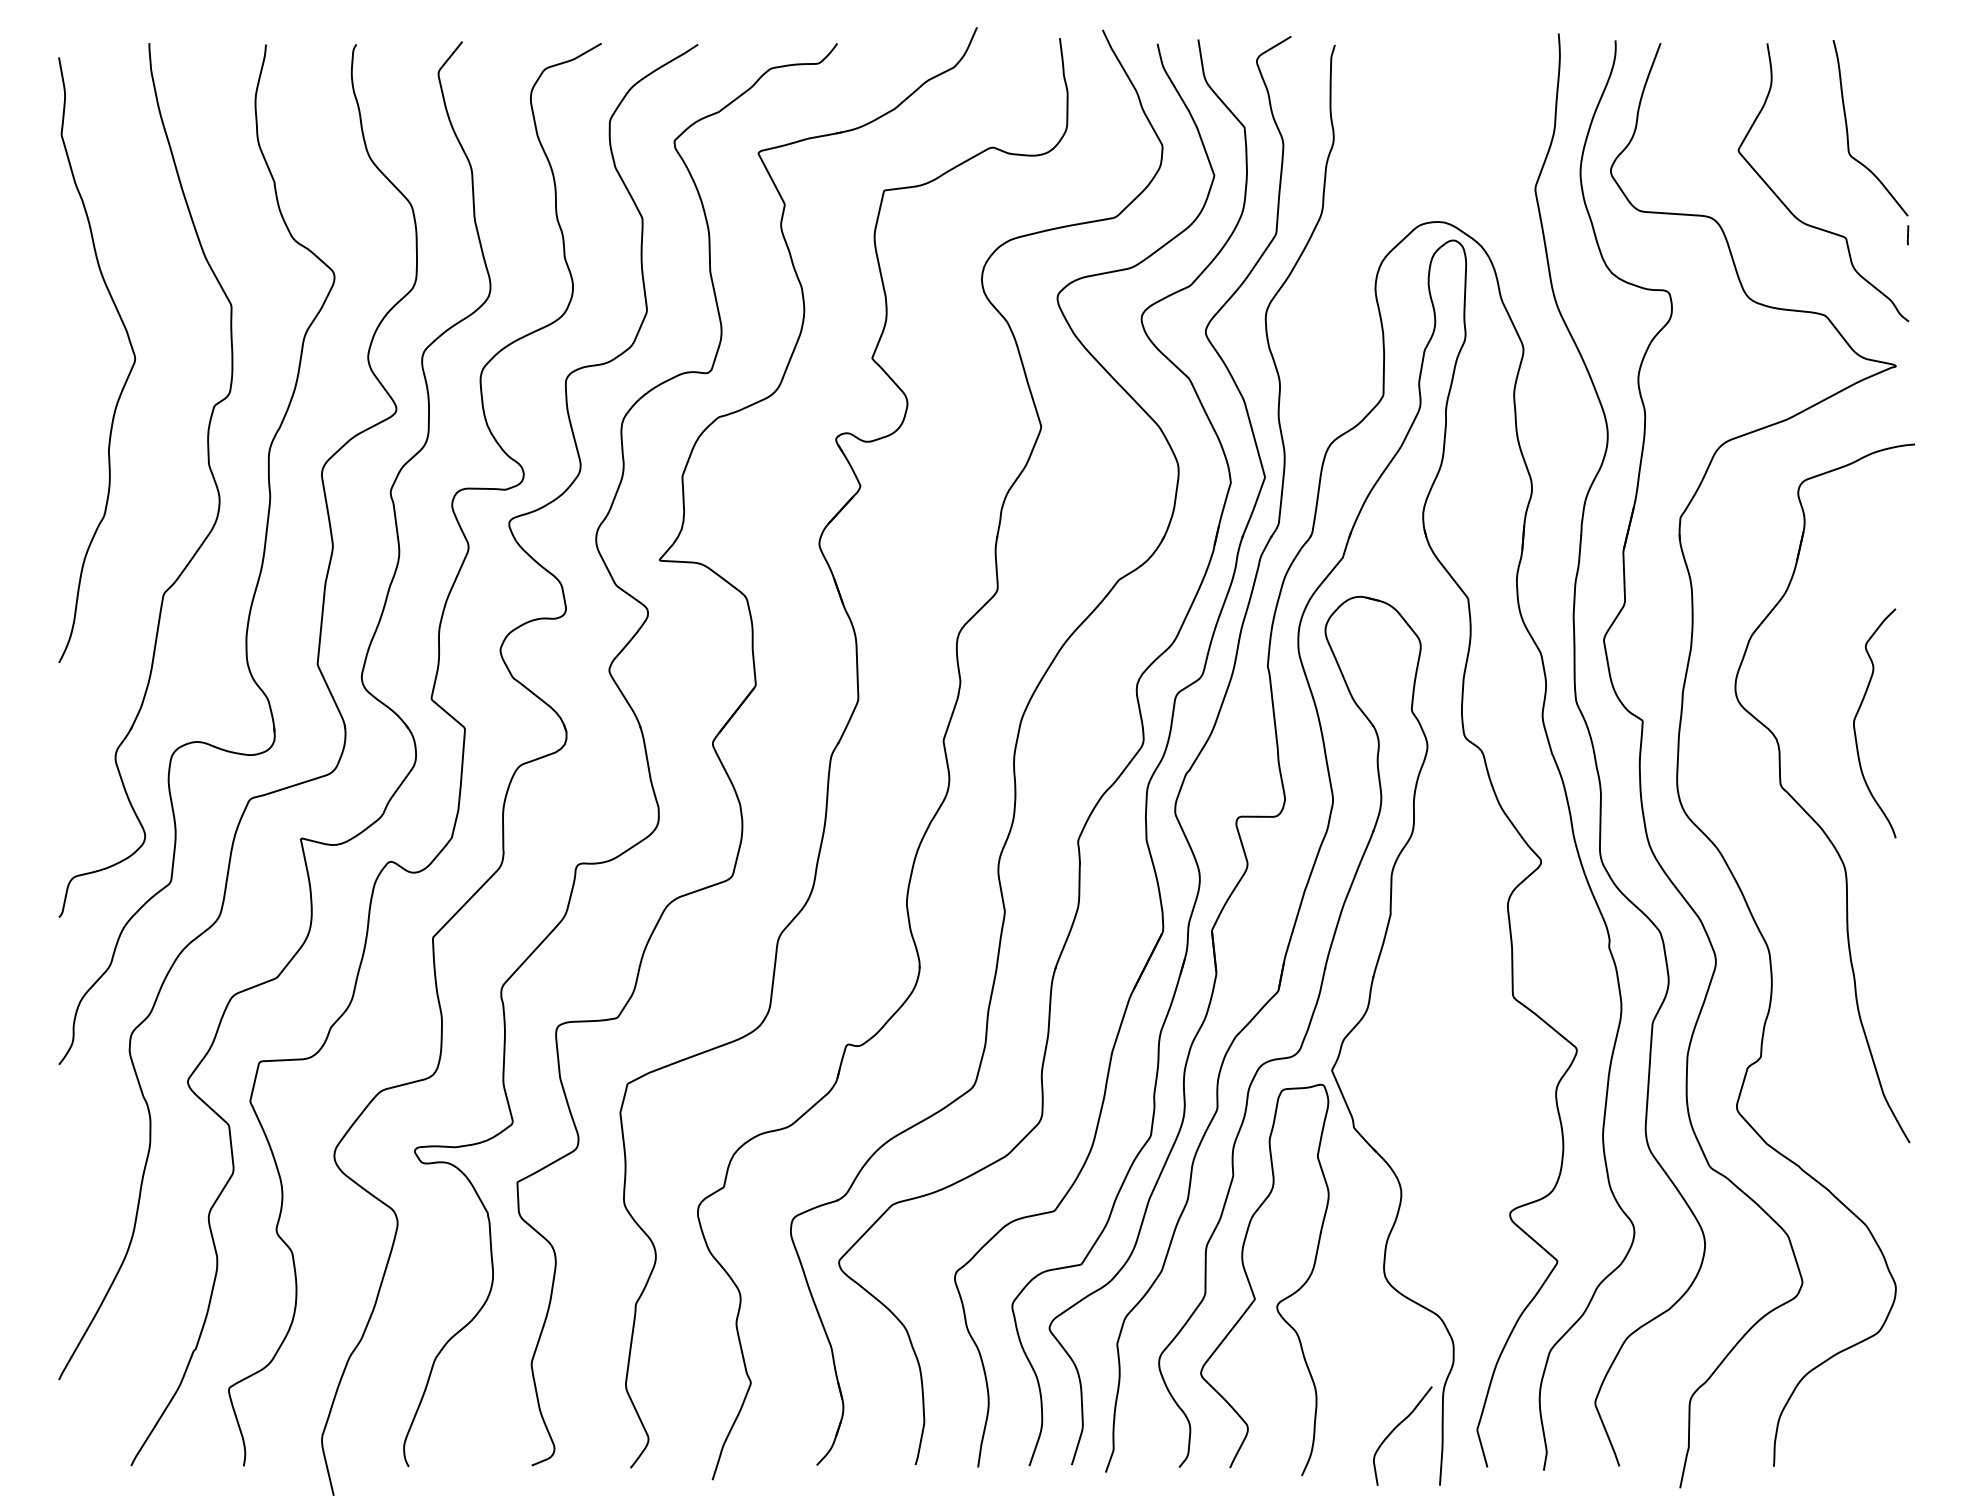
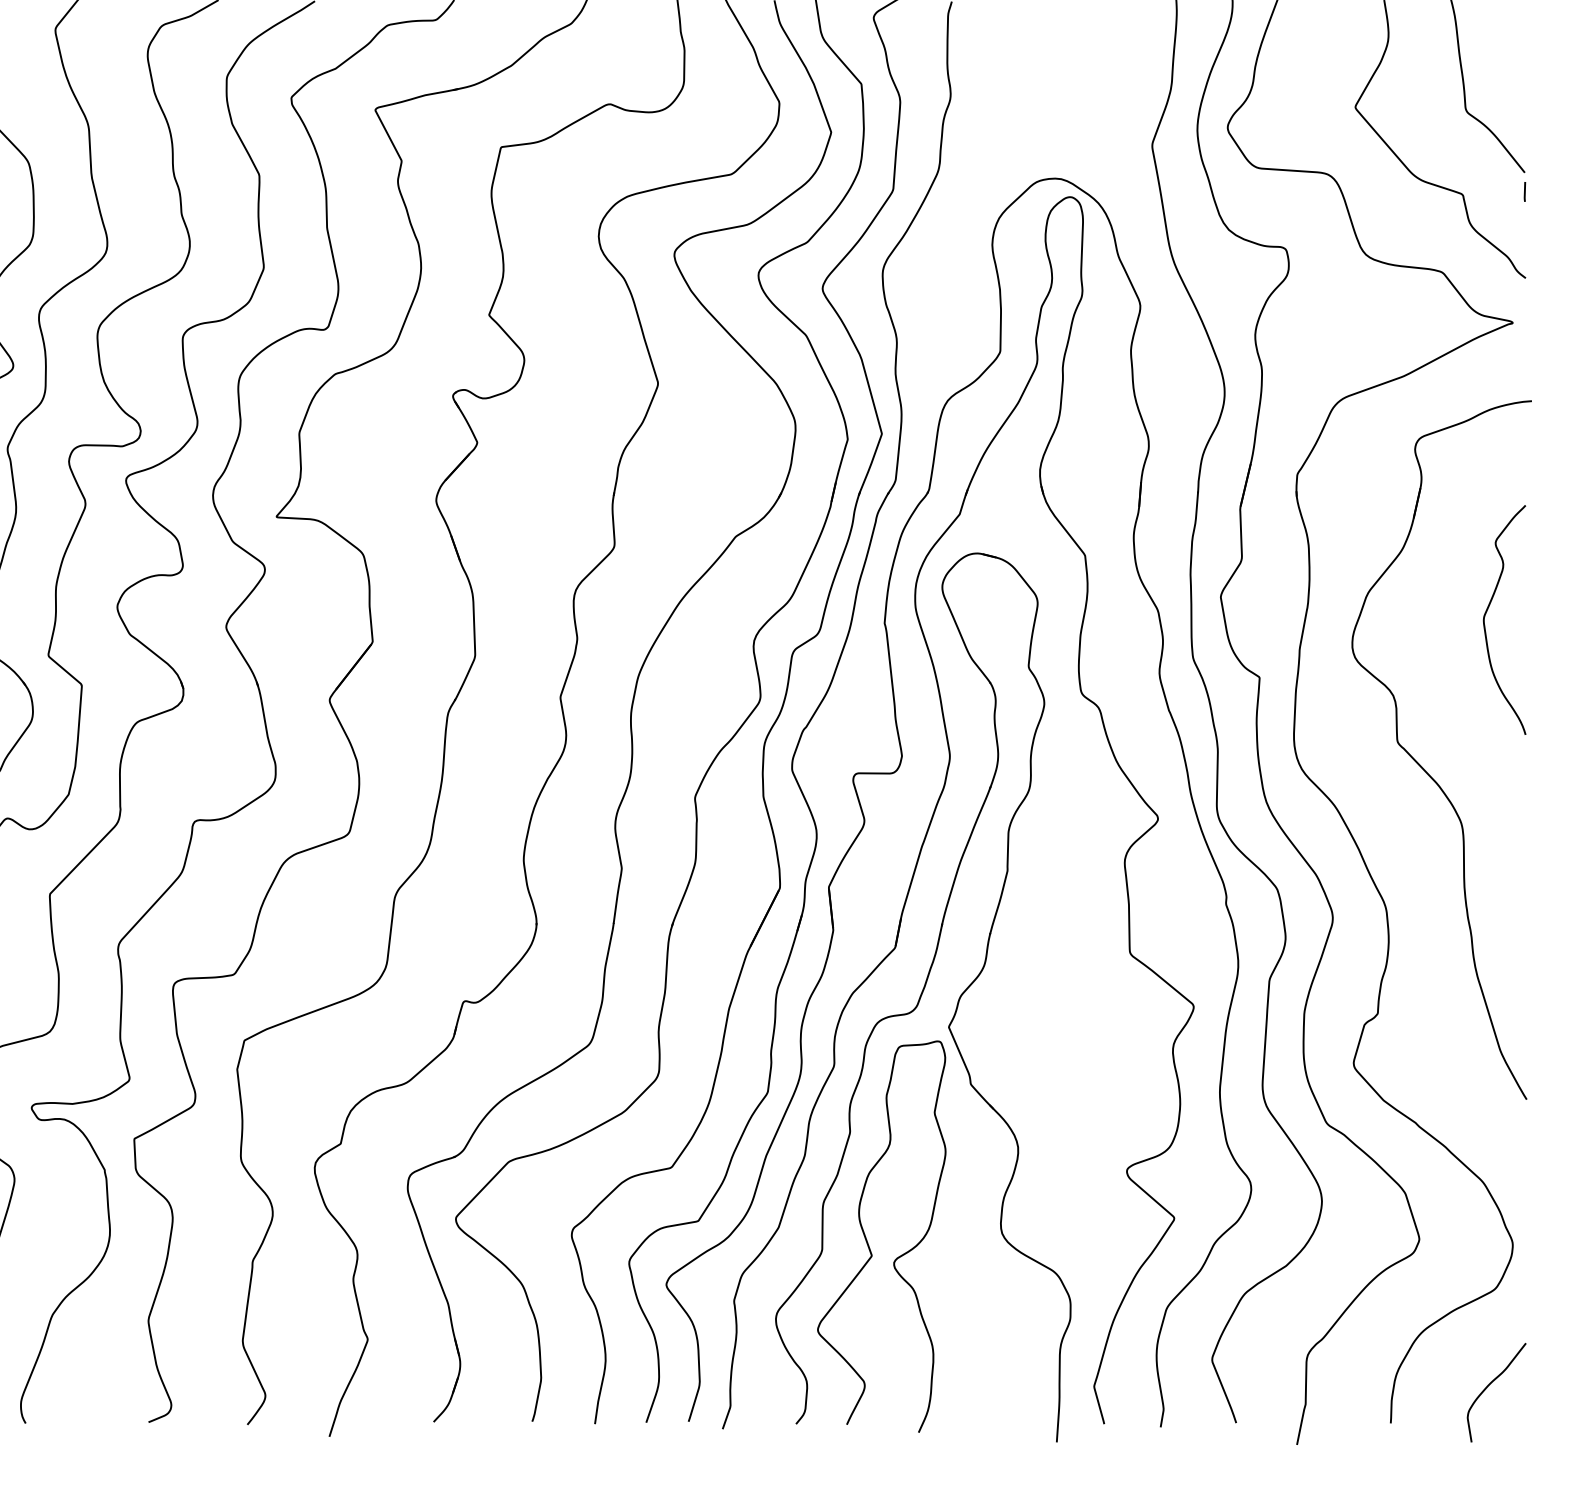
curve: (1857, 715) -> (1487, 612), moved
curve: (1396, 1428) -> (1490, 1385), moved

